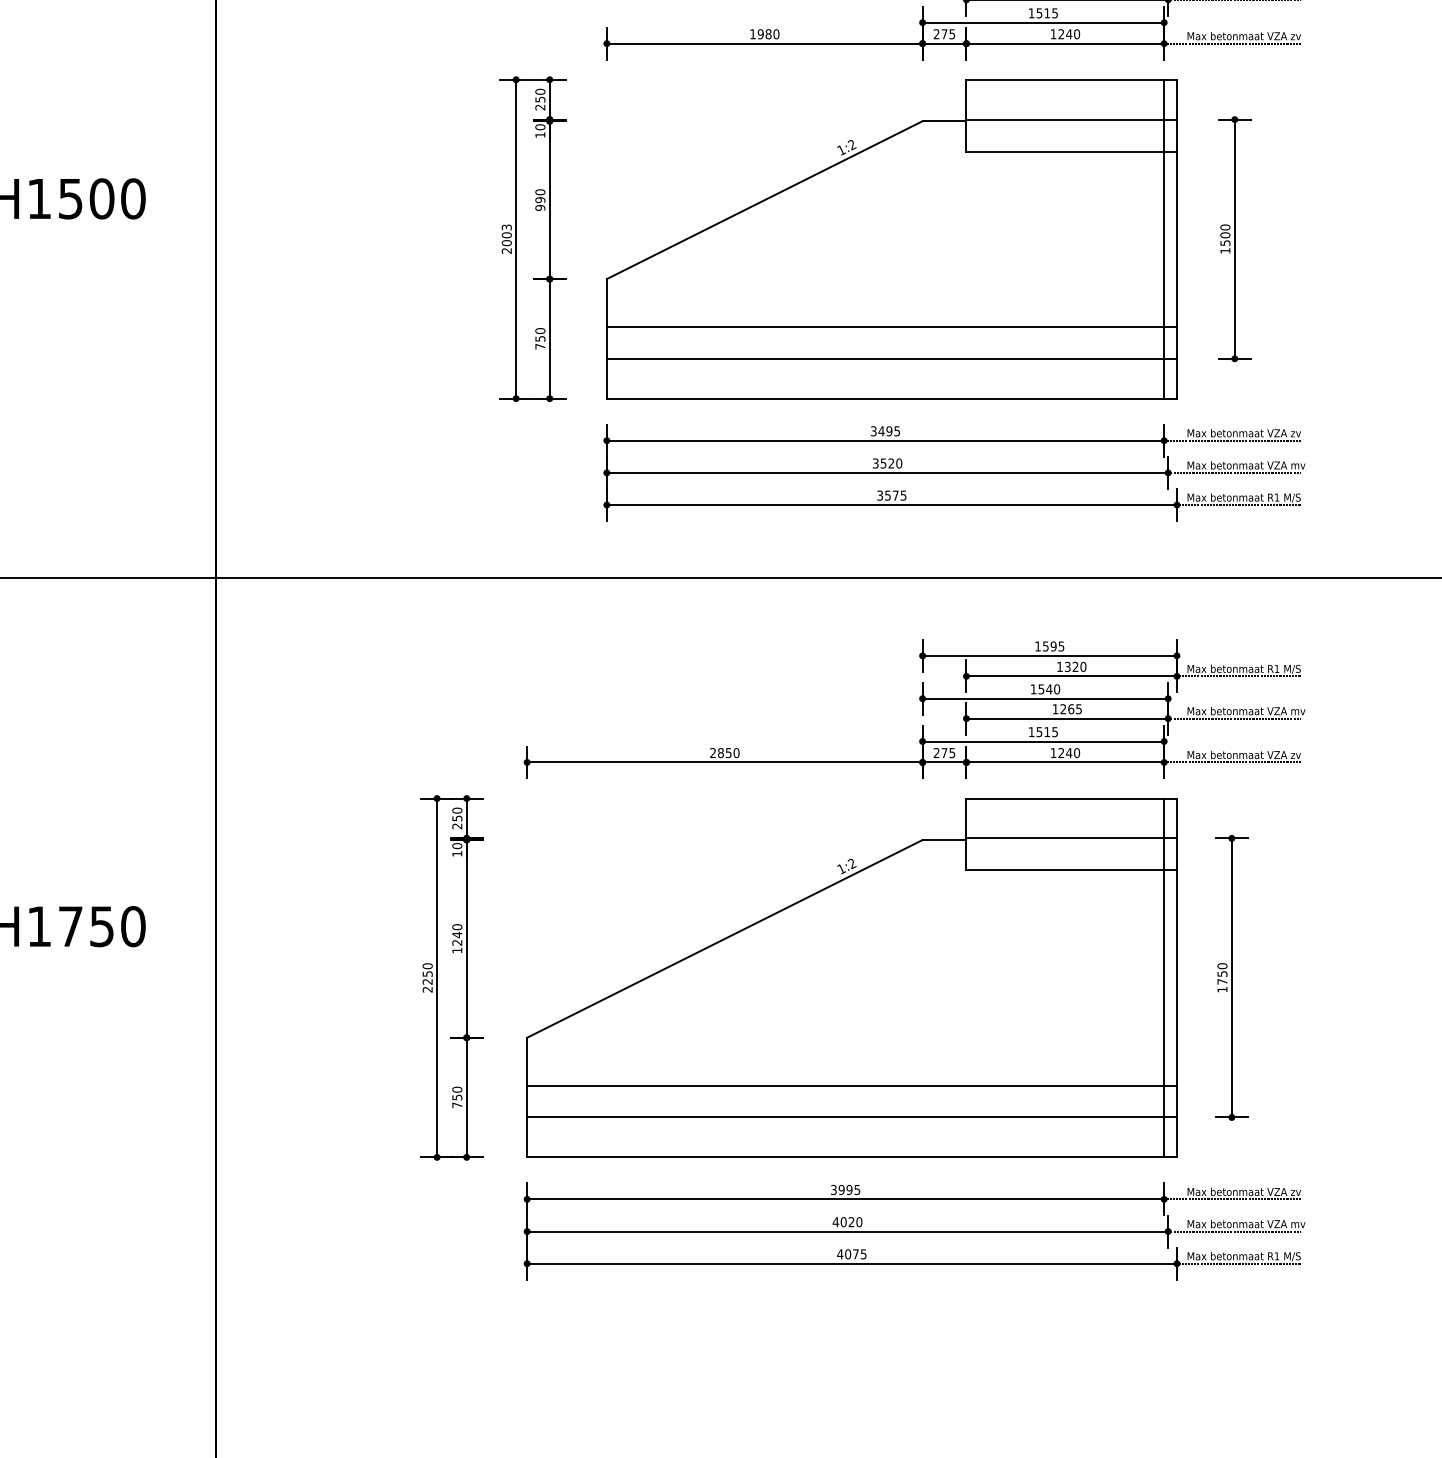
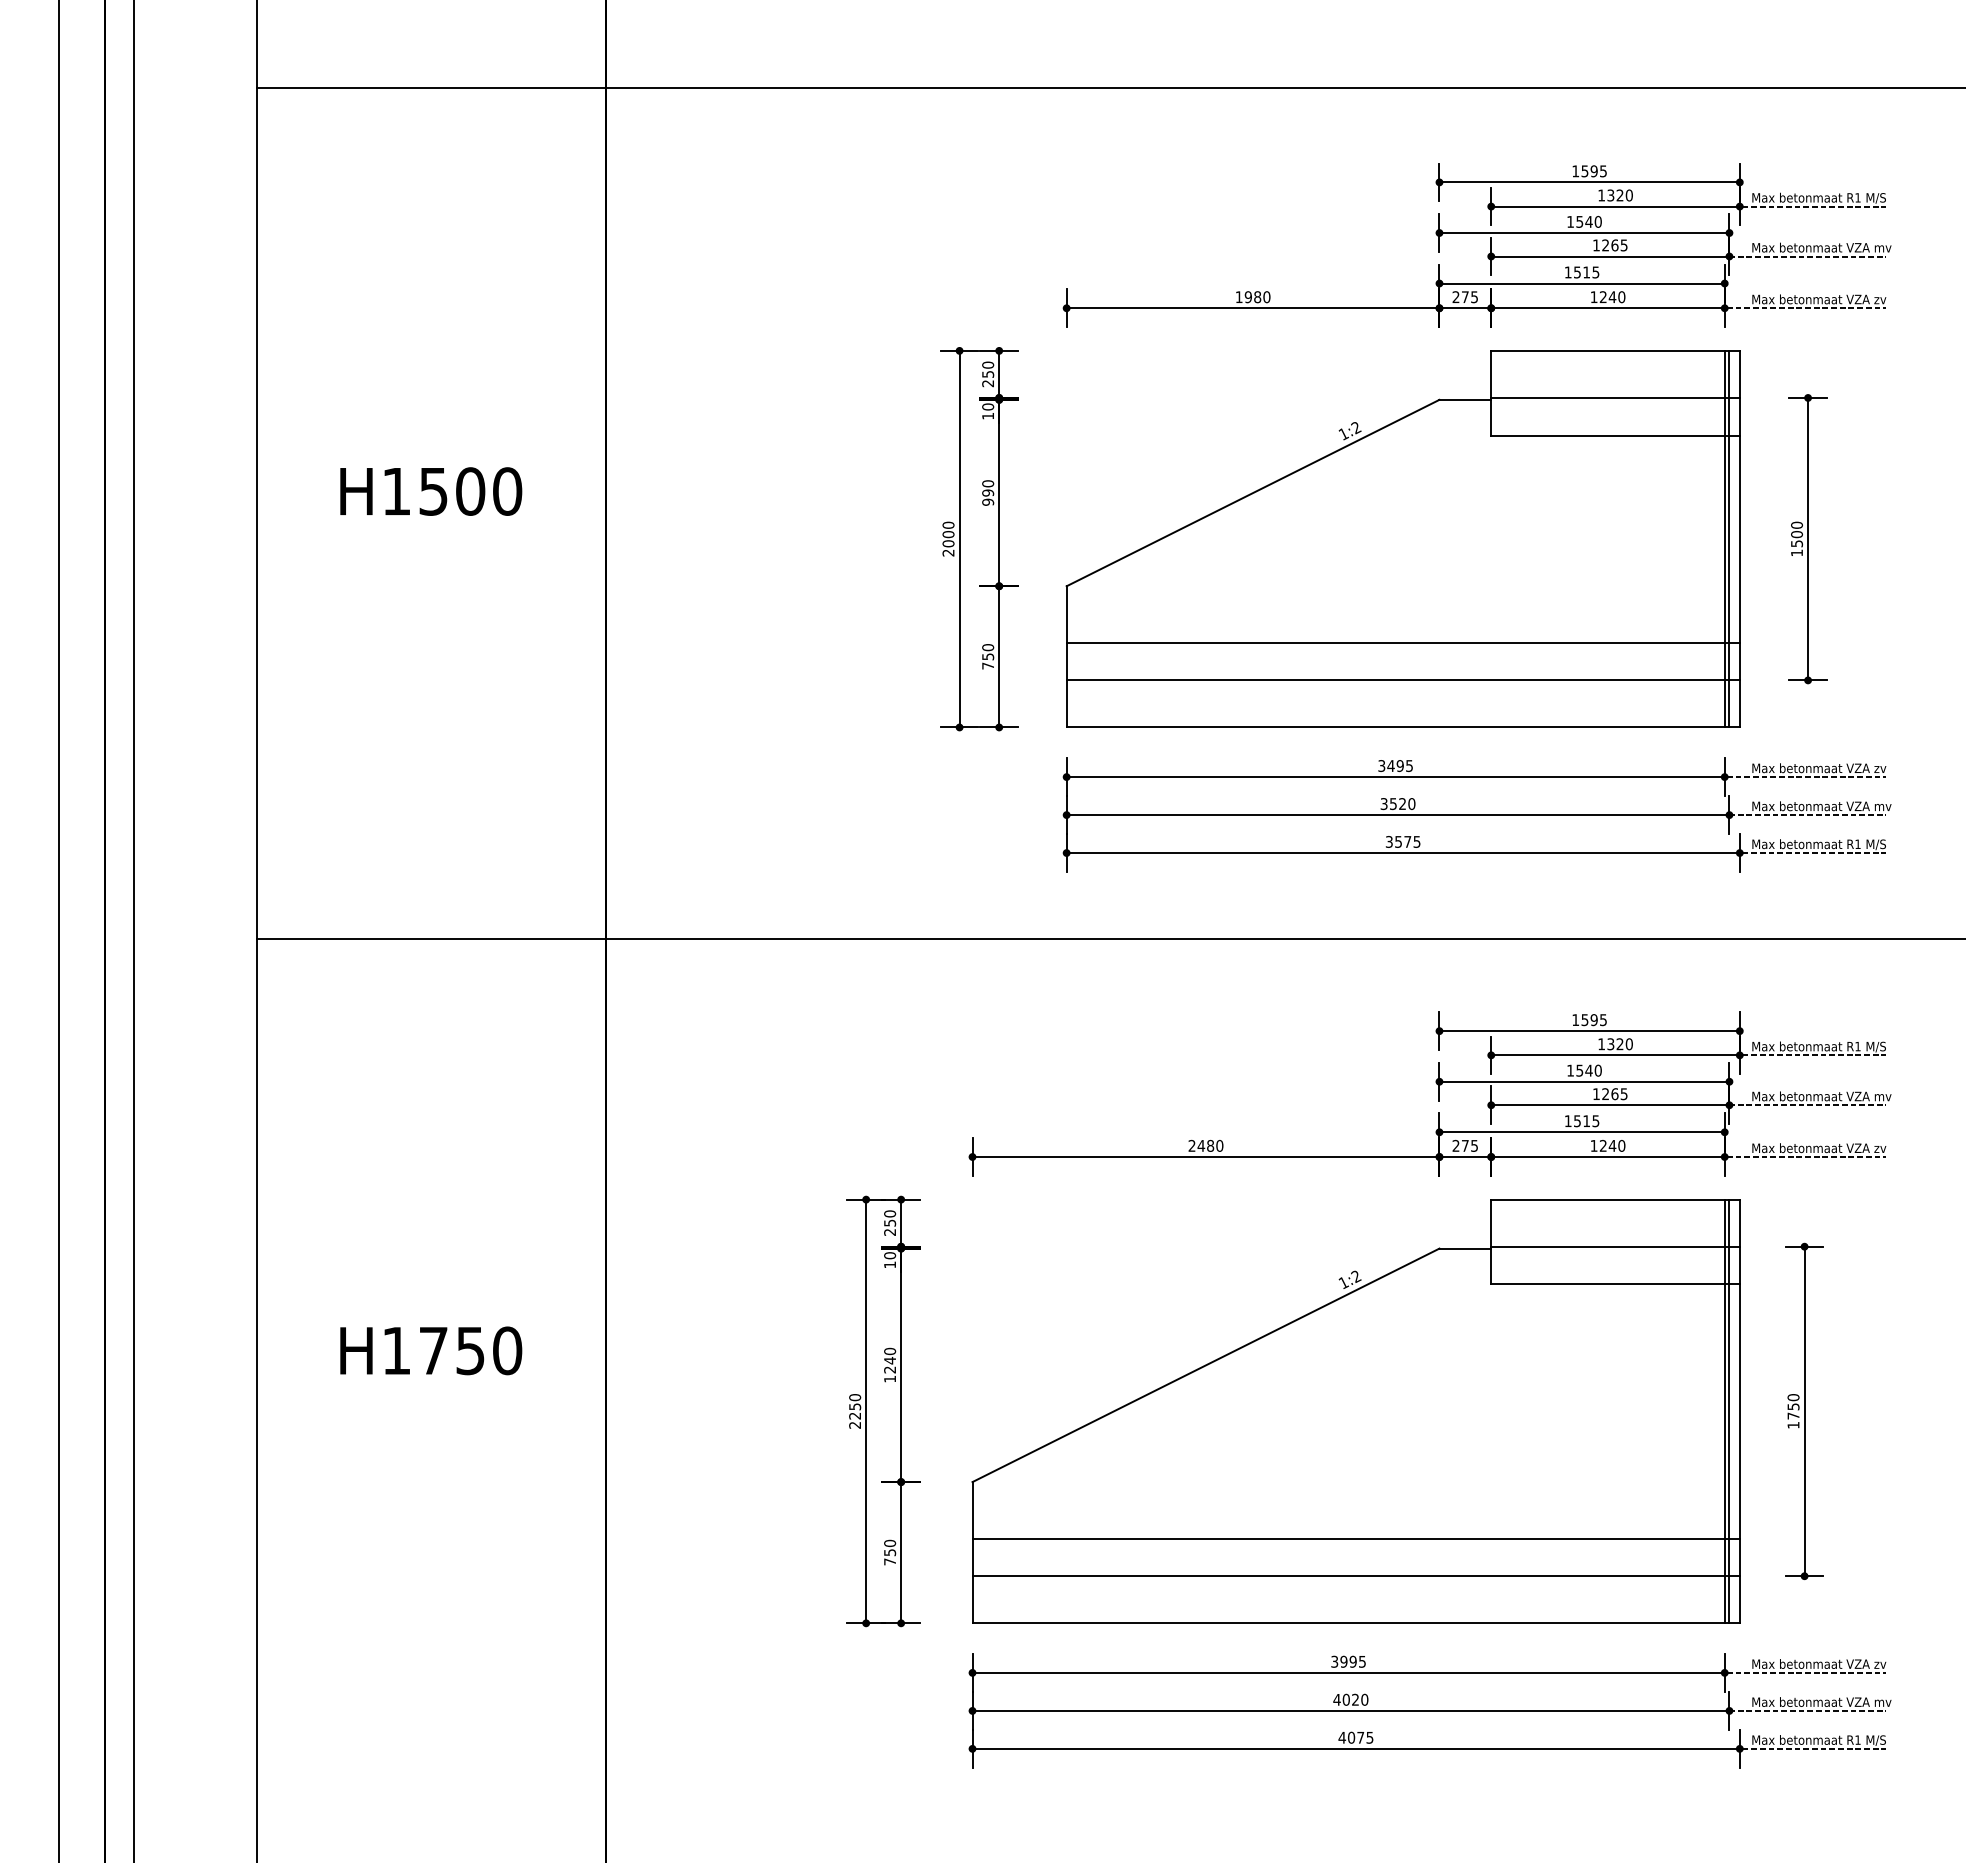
text: (506, 226) -> (948, 524), 2003 -> 2000
line: (1168, 238) -> (1729, 538), added
text: (724, 752) -> (1205, 1145), 2850 -> 2480
line: (1168, 977) -> (1729, 1411), added

